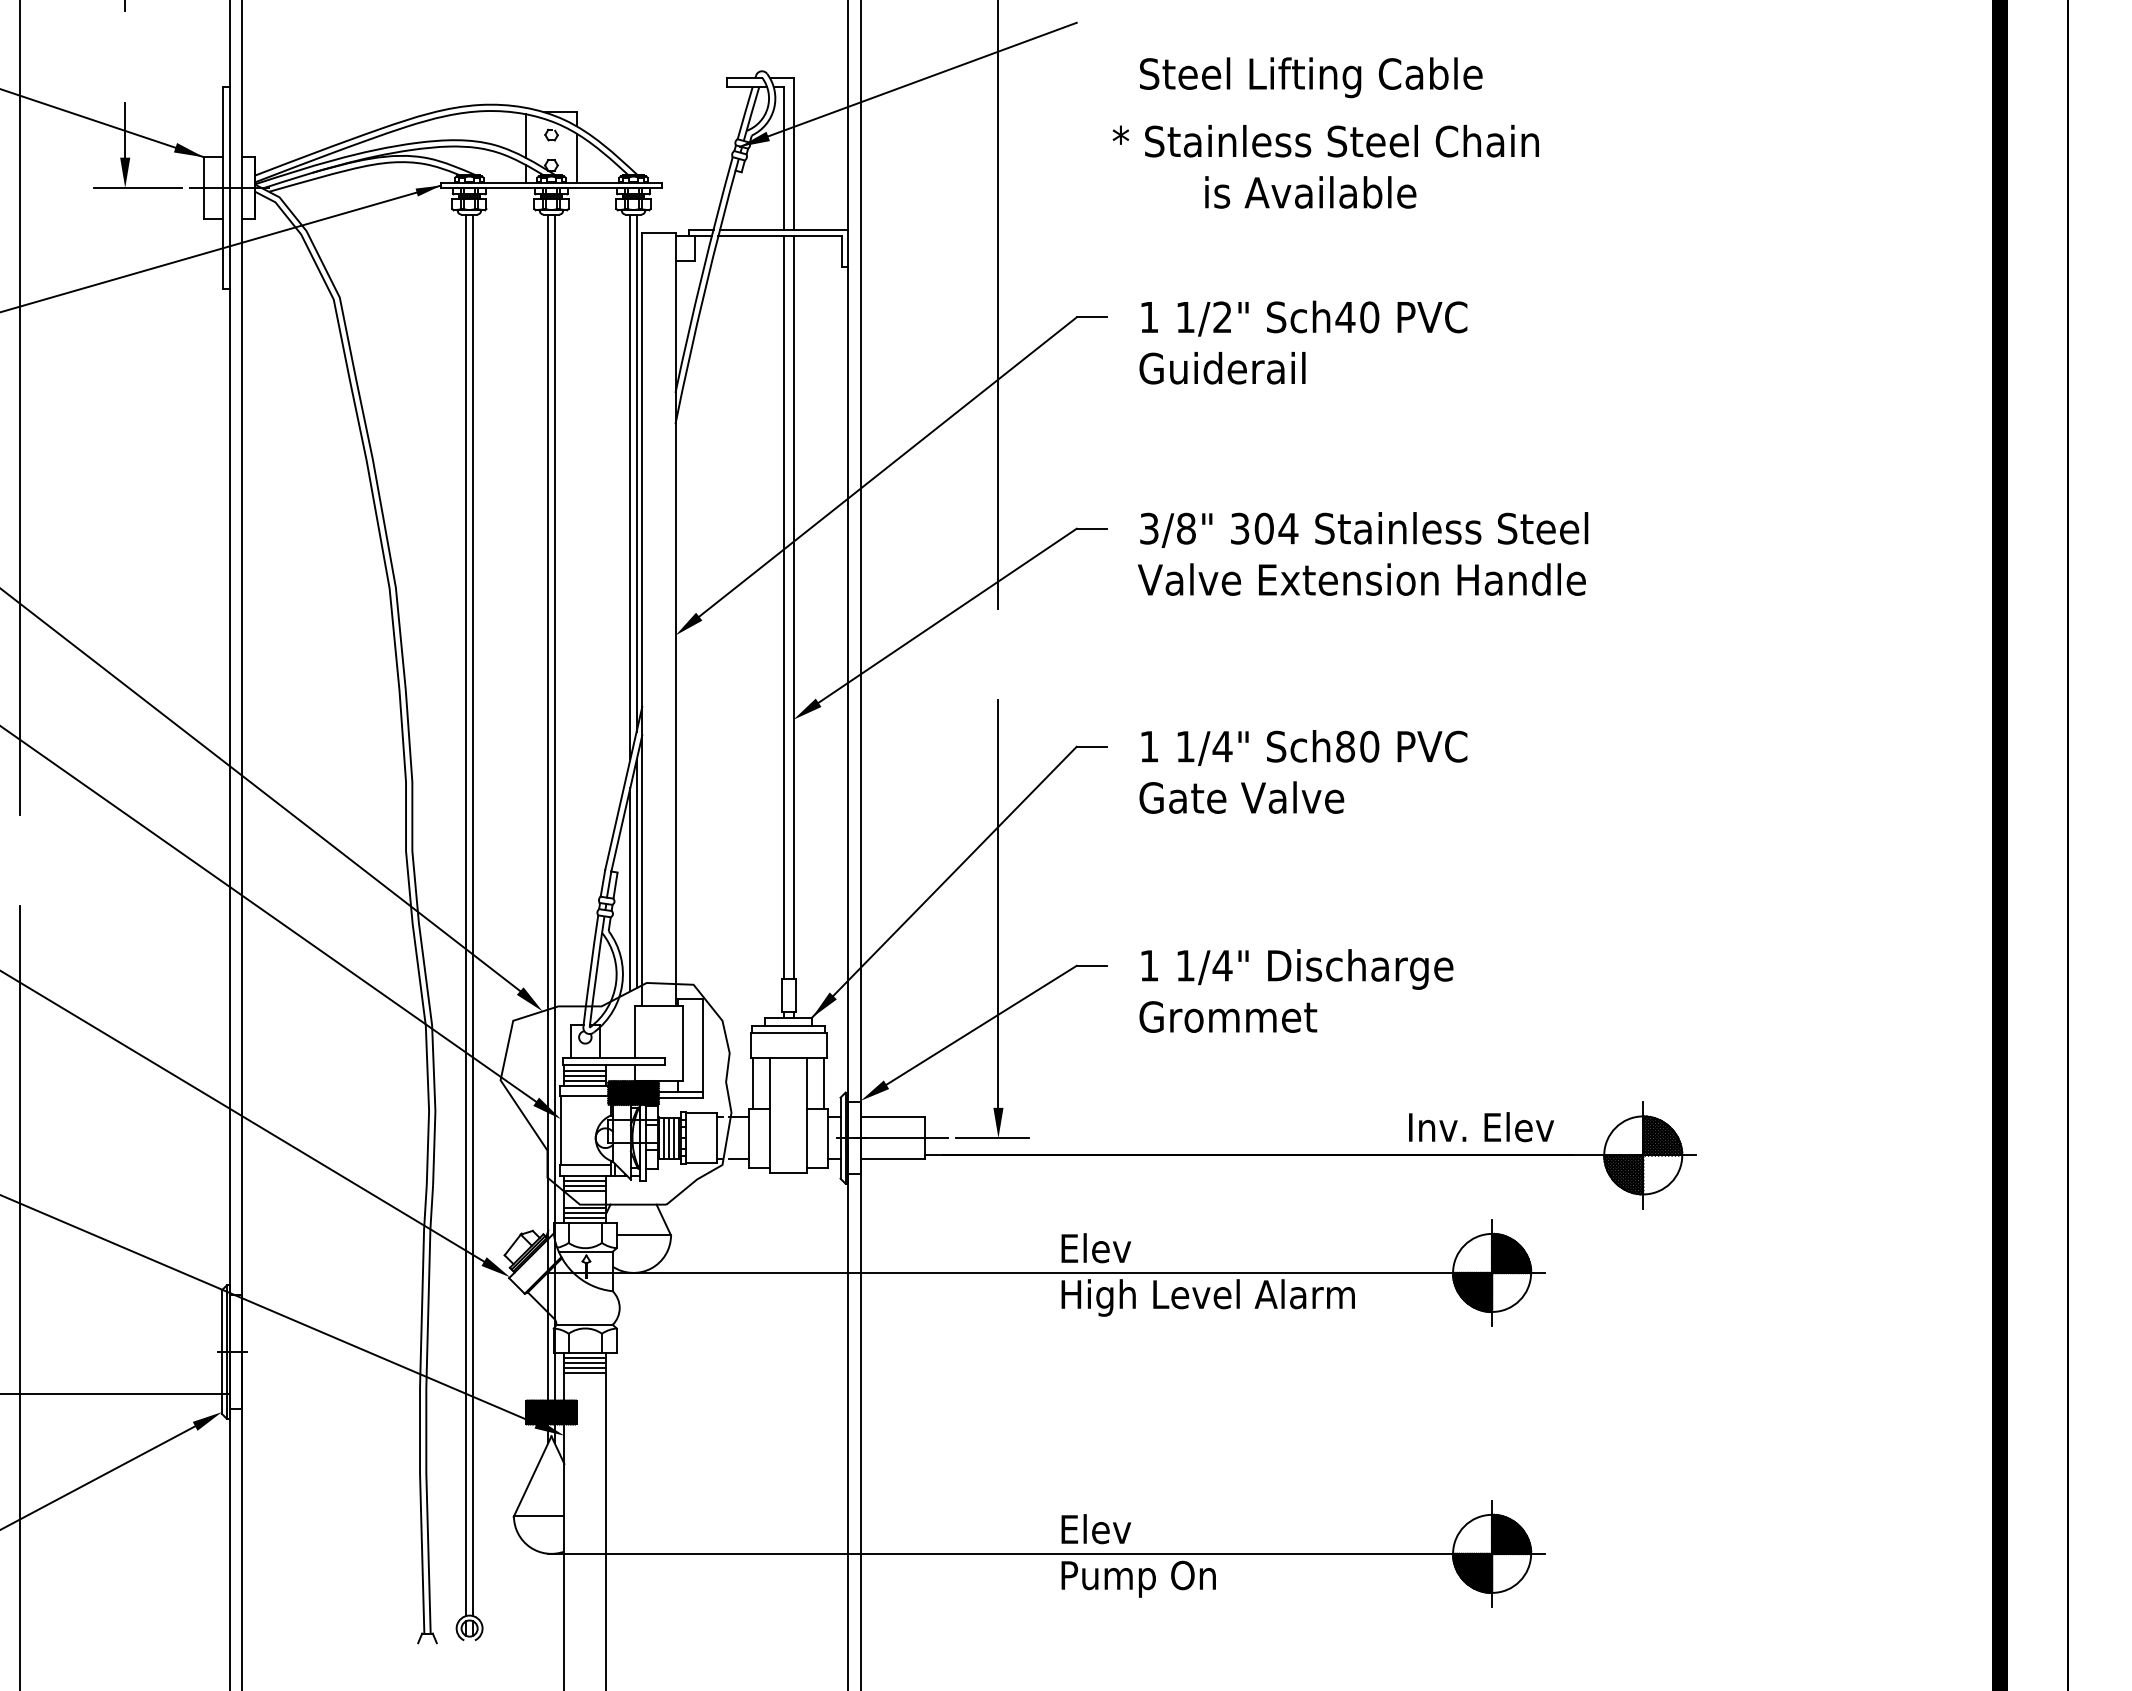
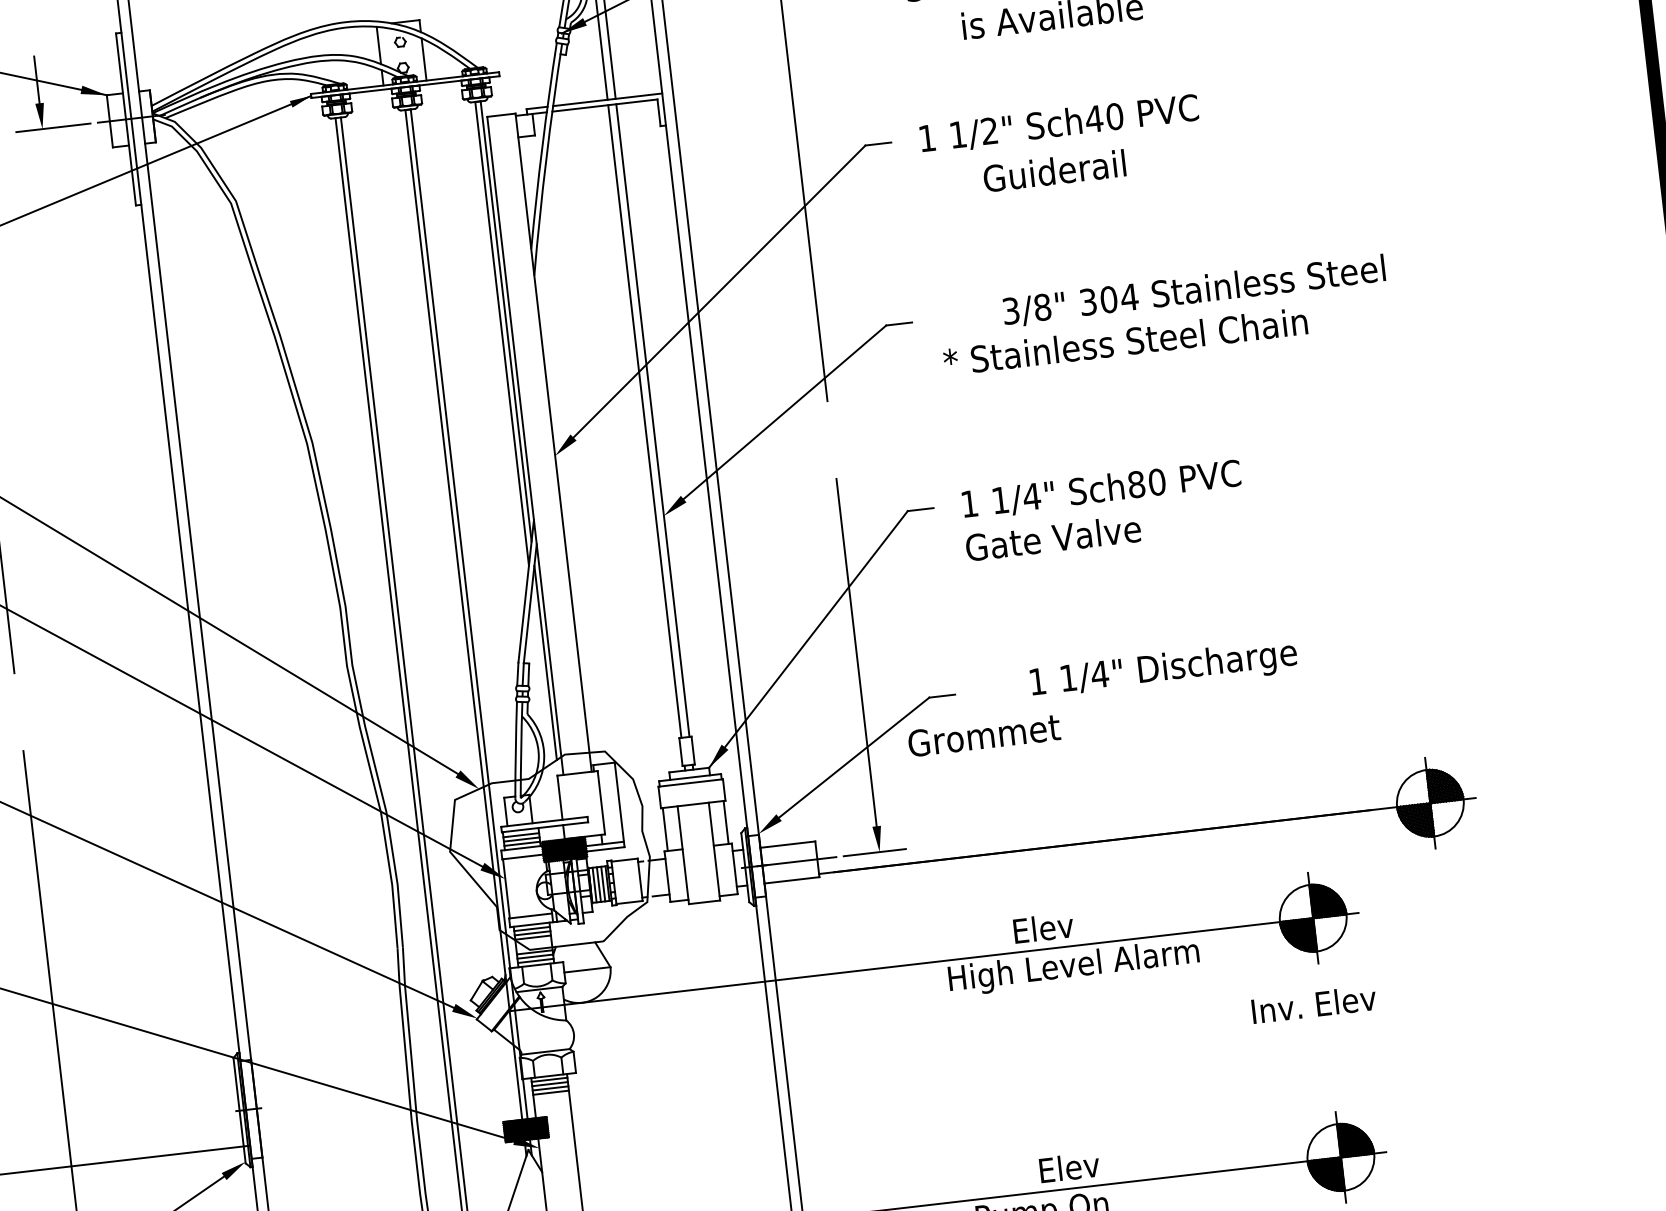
text: (1222, 368) -> (1054, 171), moved
text: (1364, 529) -> (1194, 290), moved
text: (1361, 579) -> (1133, 340), Valve Extension Handle -> * Stainless Steel Chain
line: (630, 889) -> (541, 676), removed
text: (1297, 969) -> (1164, 670), moved
text: (1228, 1016) -> (984, 735), moved
text: (1481, 1127) -> (1314, 1004), moved
text: (1096, 1248) -> (1043, 928), moved
text: (1096, 1529) -> (1069, 1167), moved

